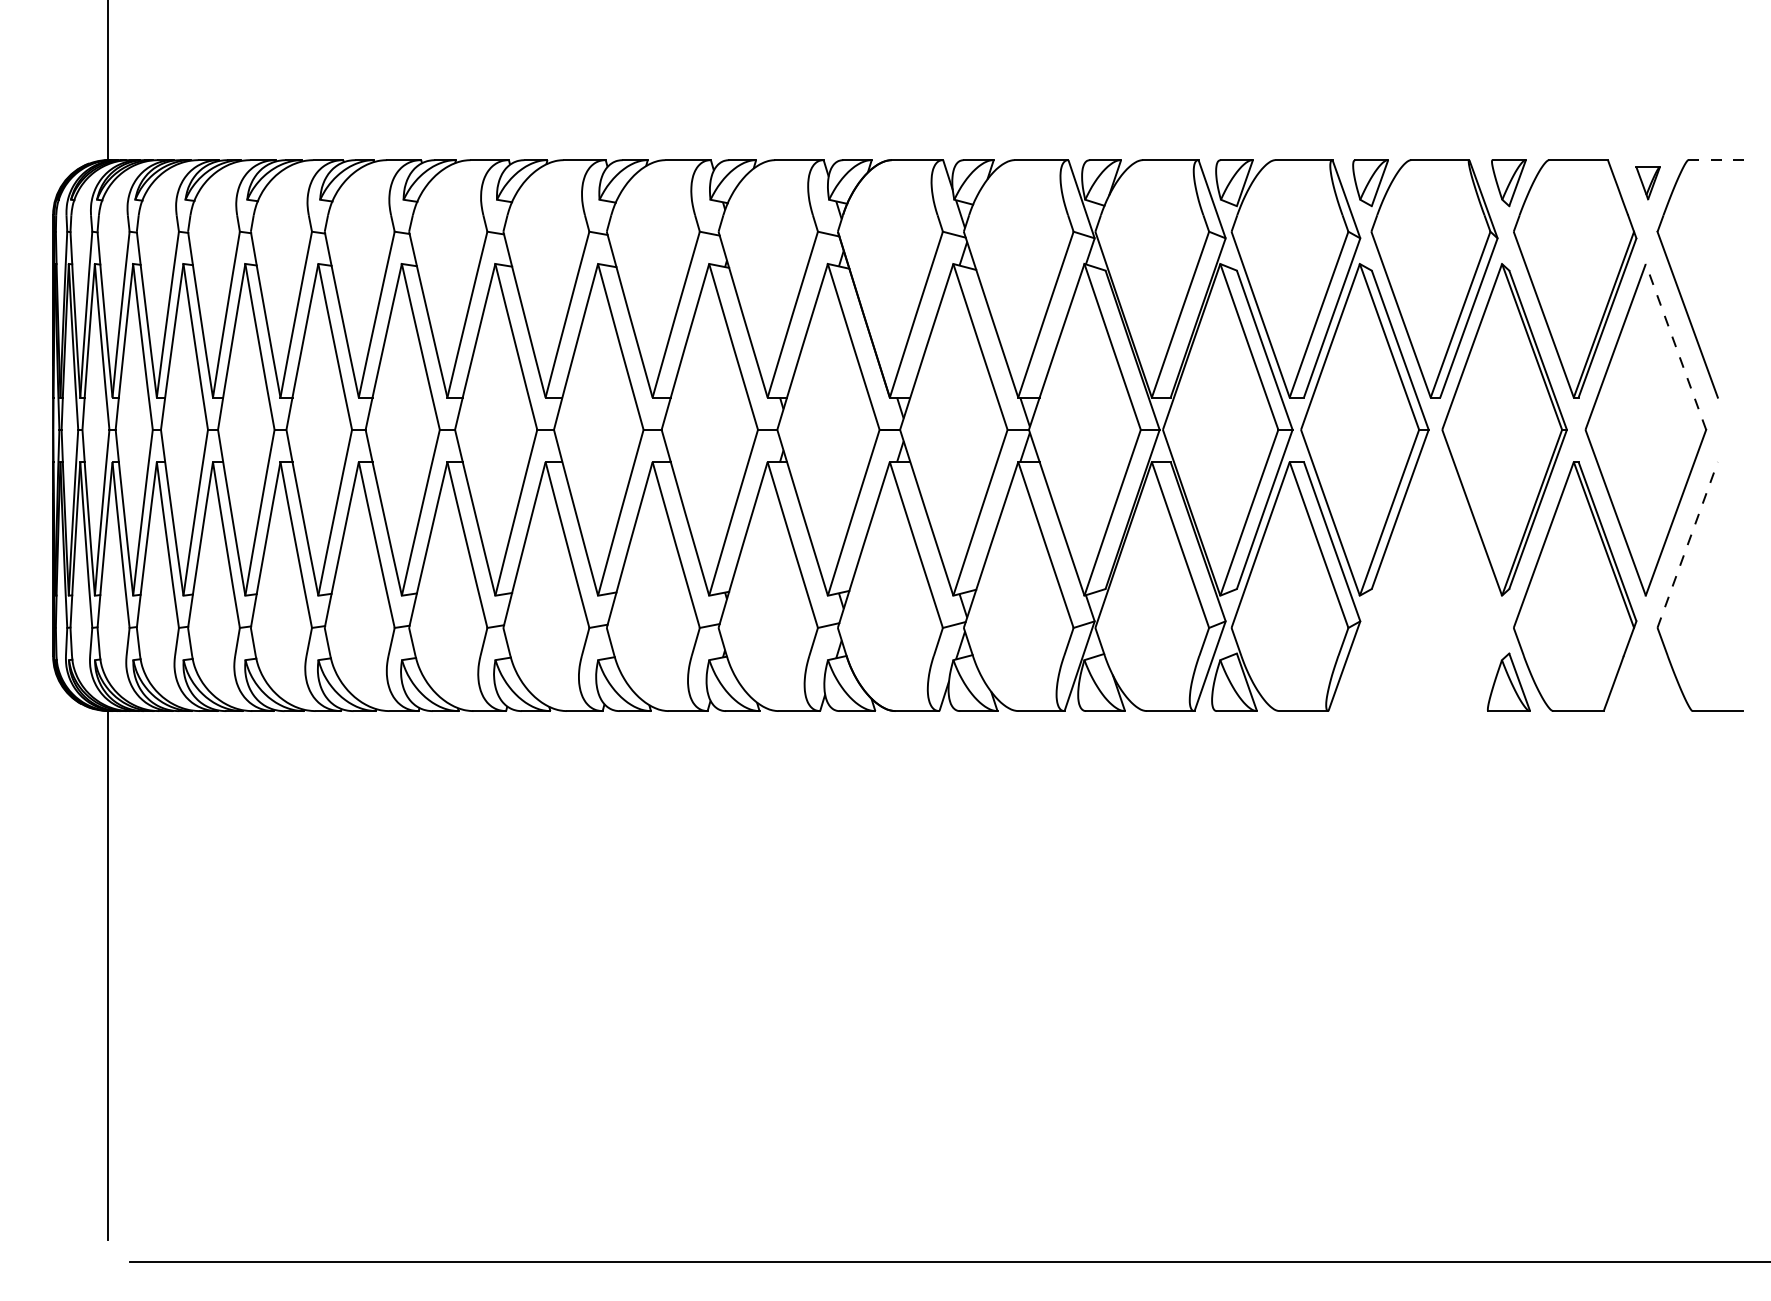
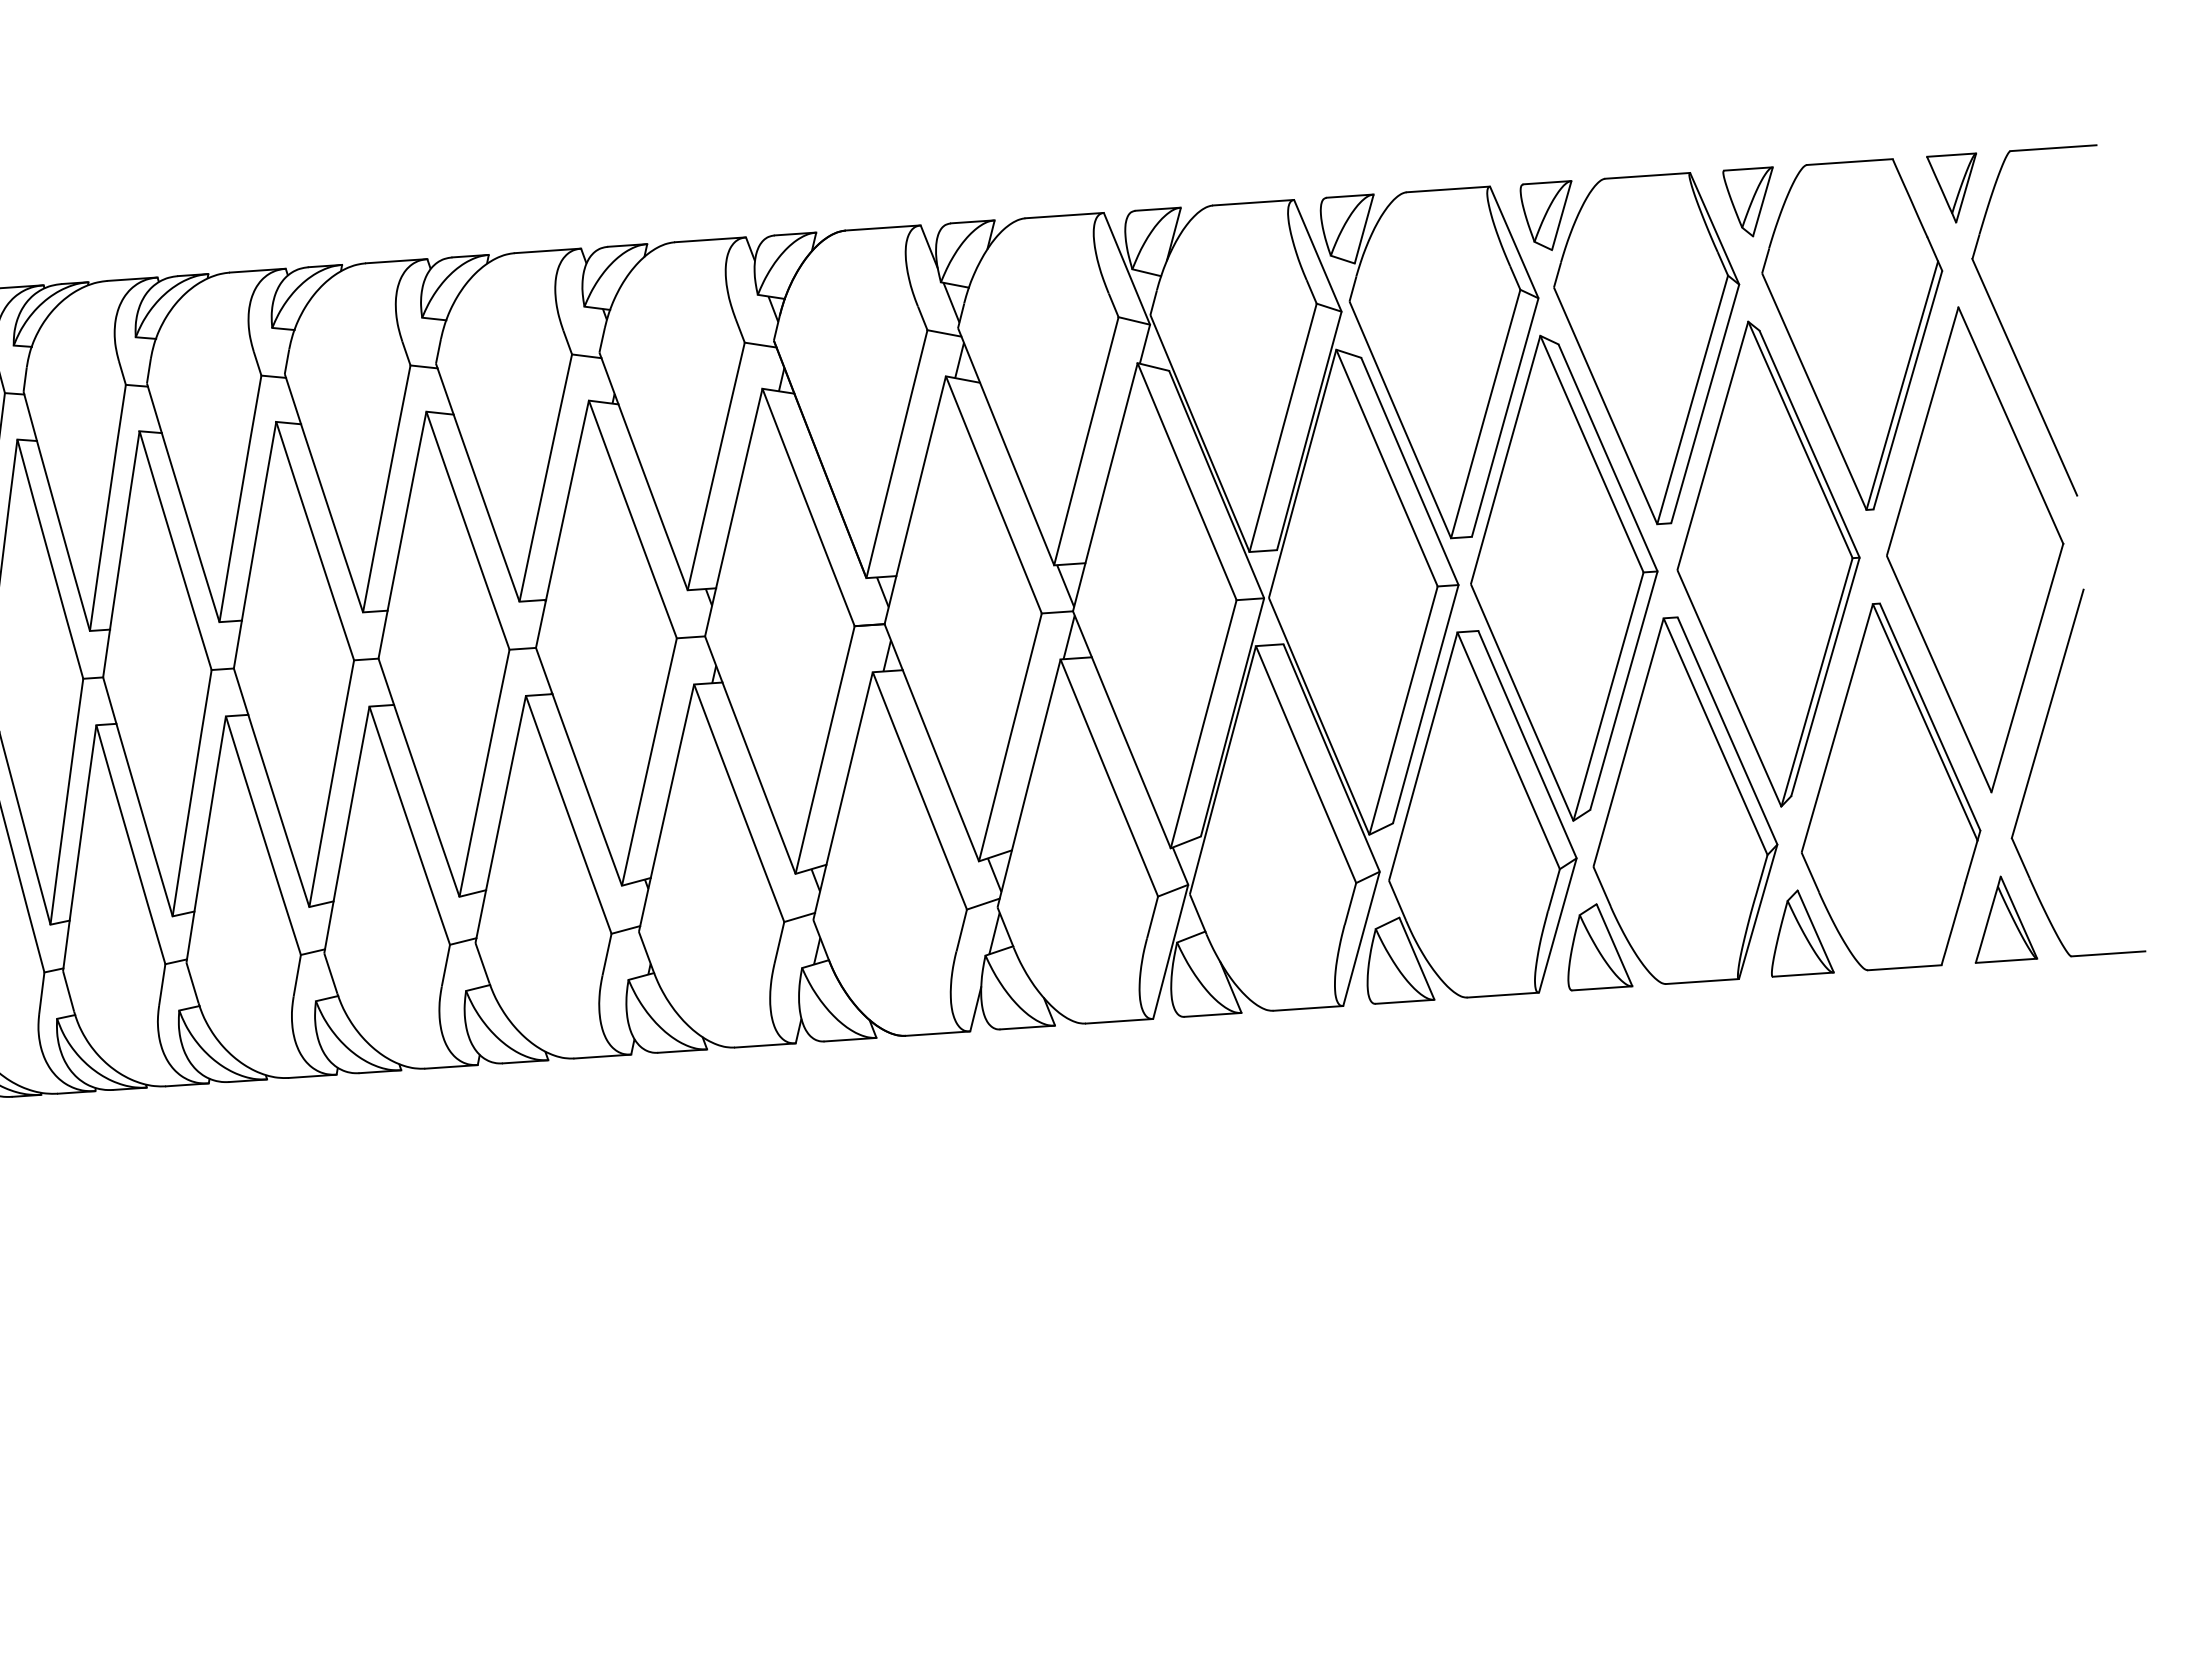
line: (1718, 160) -> (2054, 148), dashed -> solid
part: (1647, 183) -> (1952, 189), size x1.43
line: (1675, 346) -> (2010, 425), dashed -> solid
line: (1687, 544) -> (2047, 713), dashed -> solid
part: (1423, 586) -> (1665, 801), added
part: (1647, 681) -> (2002, 917), added

